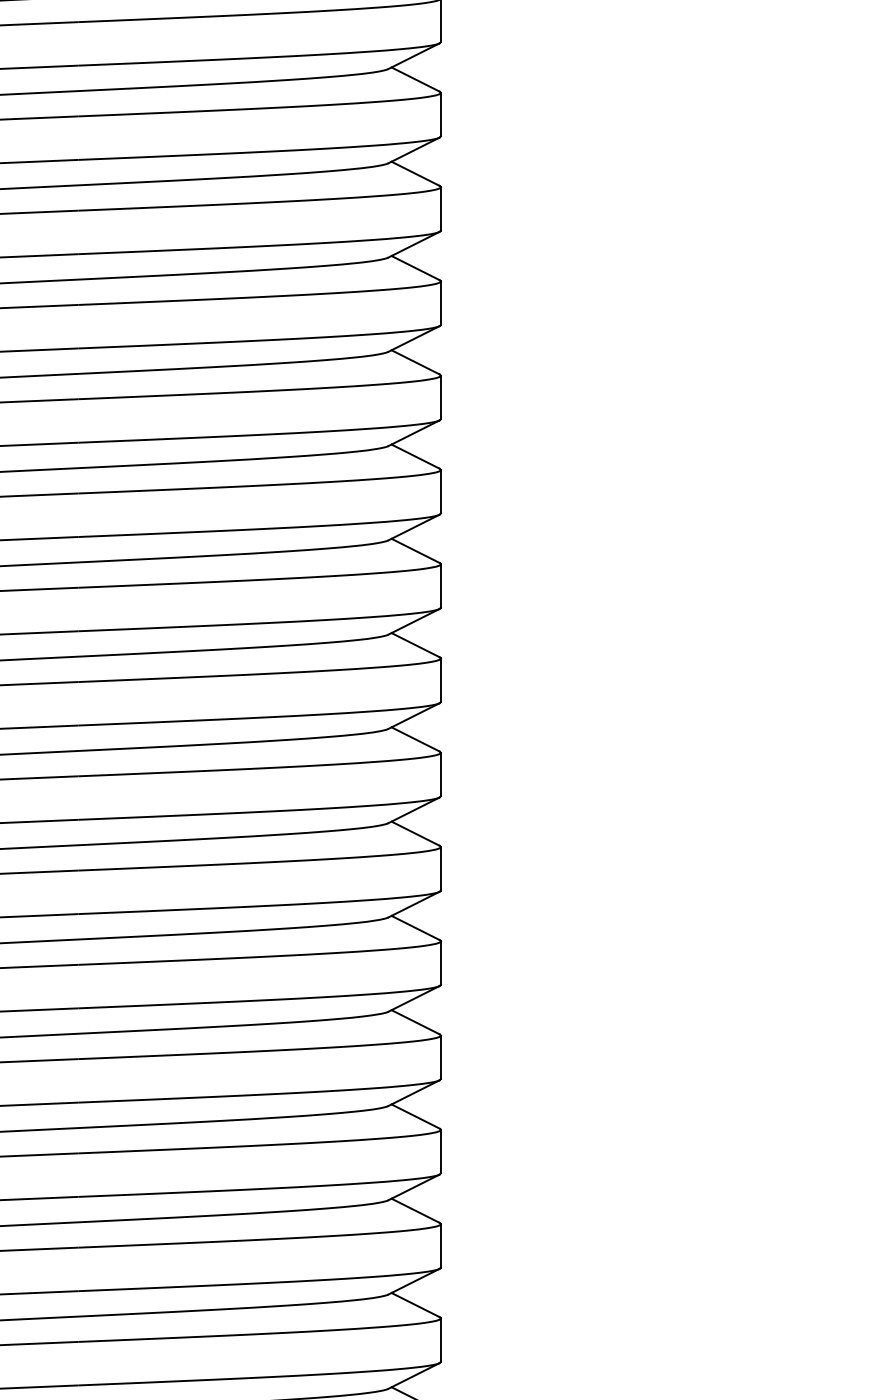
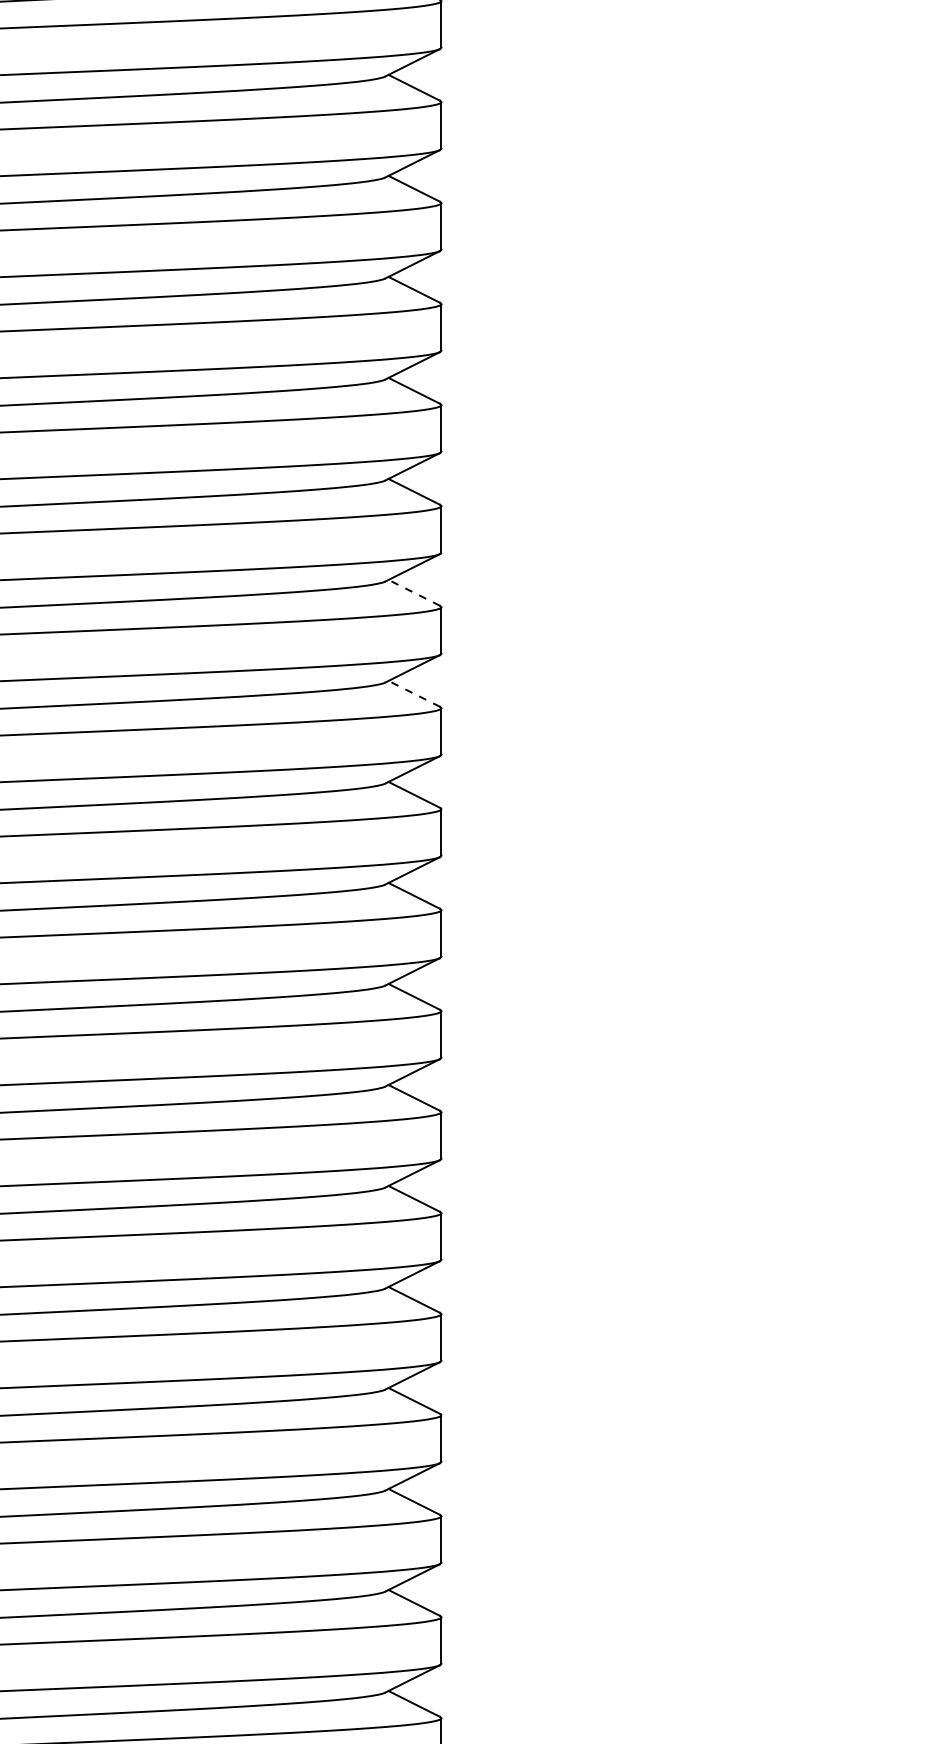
line: (415, 362) -> (414, 592), solid -> dashed
line: (415, 456) -> (414, 693), solid -> dashed

